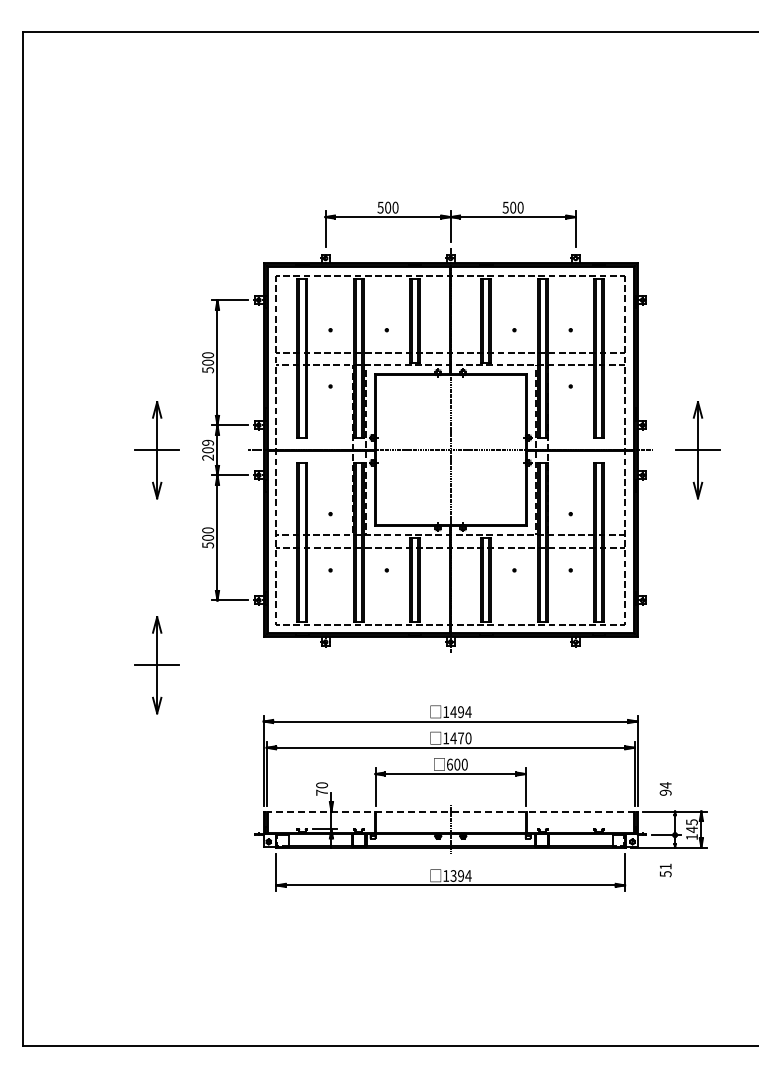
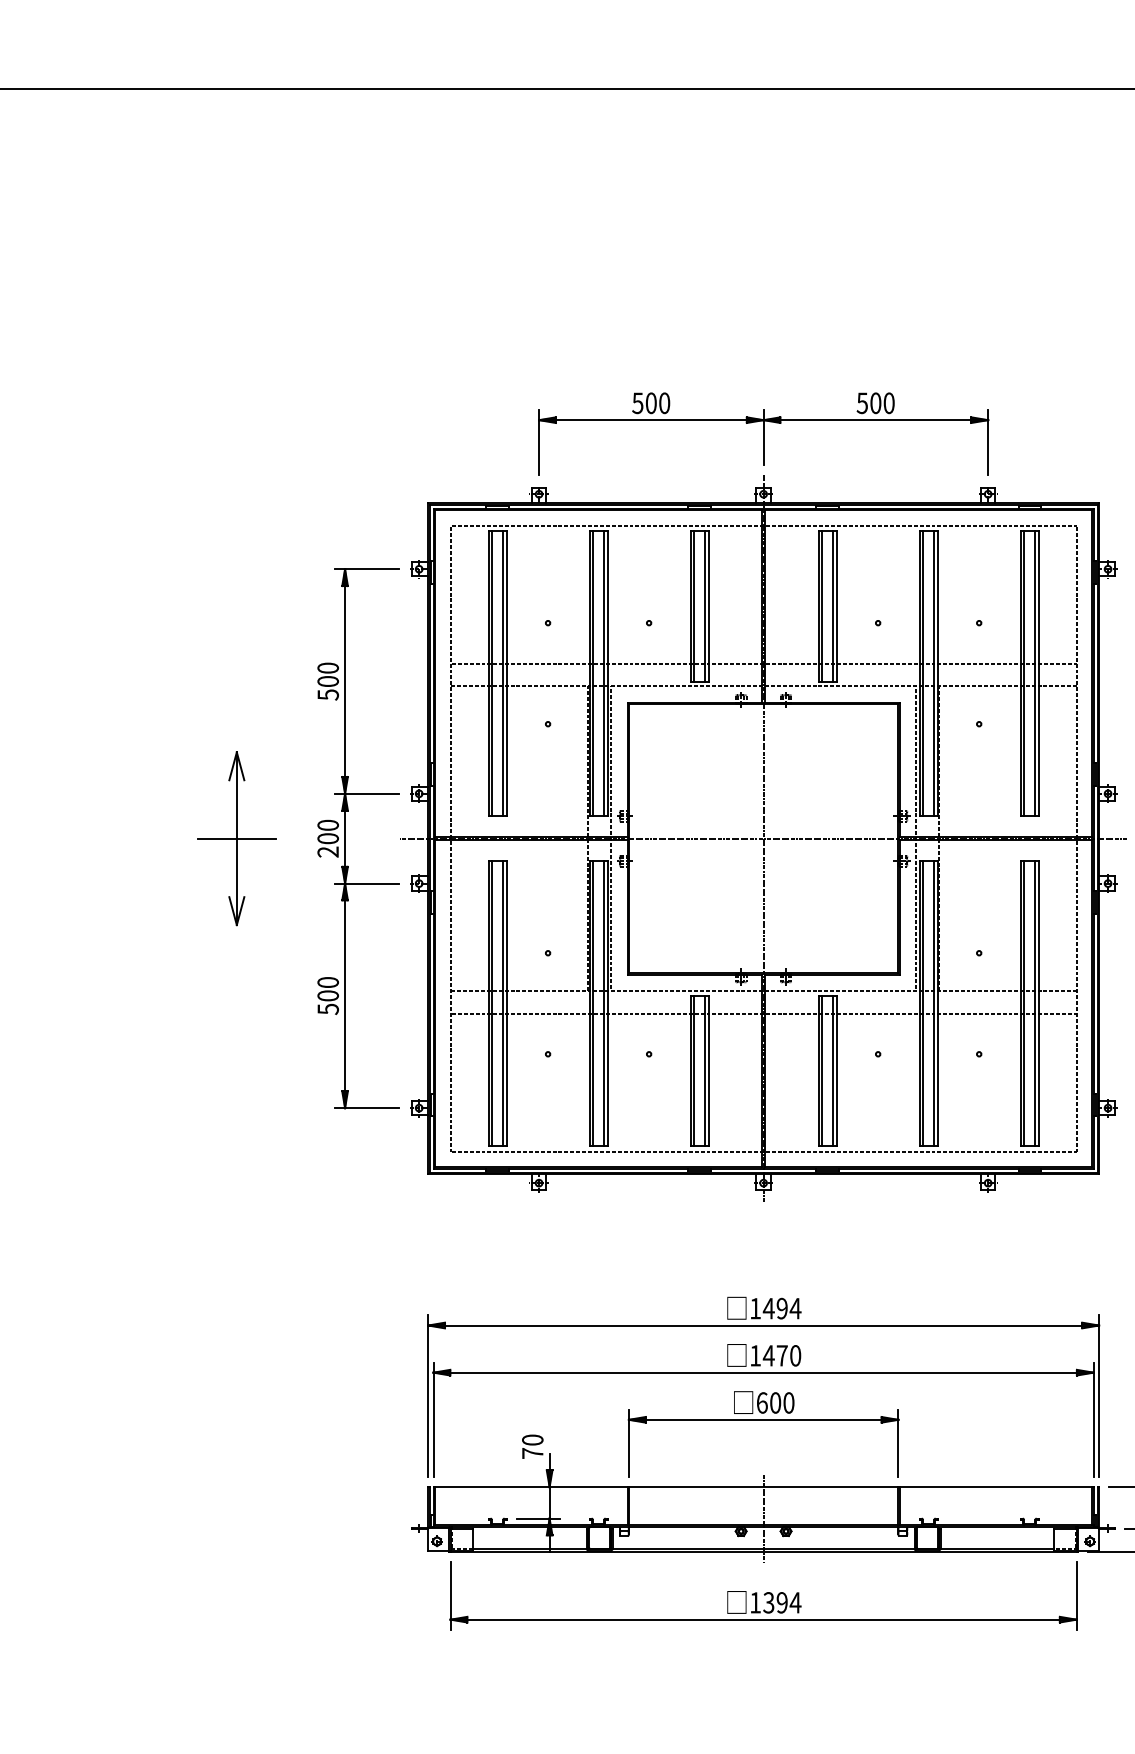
text: (207, 442) -> (327, 824), 209 -> 200
part: (156, 665) -> (235, 1224), removed
line: (450, 811) -> (763, 1487), dashed -> solid

